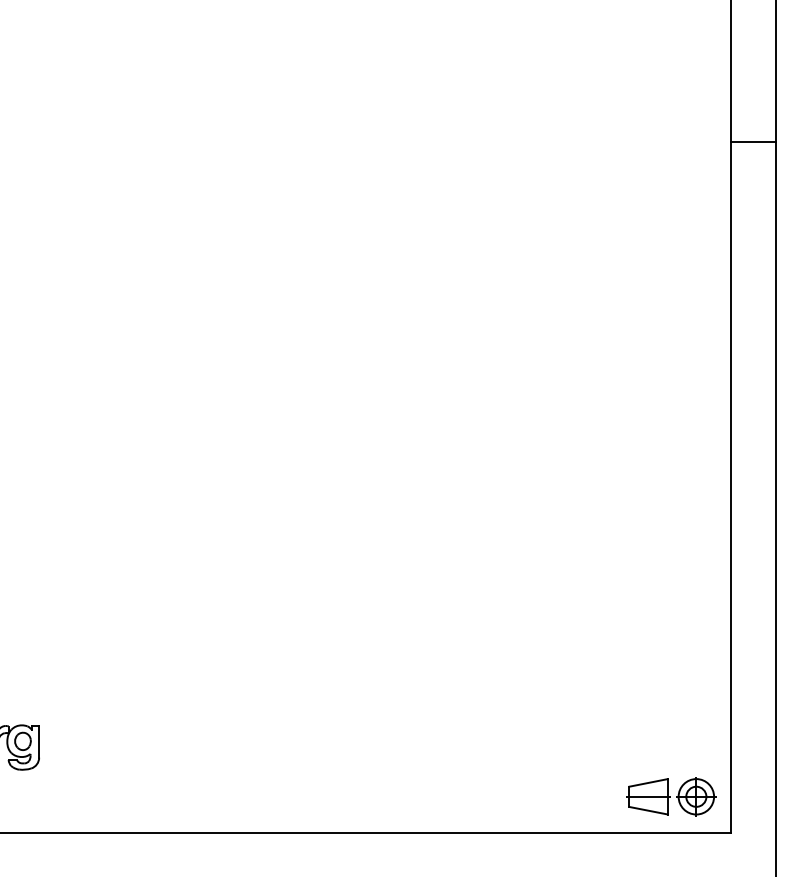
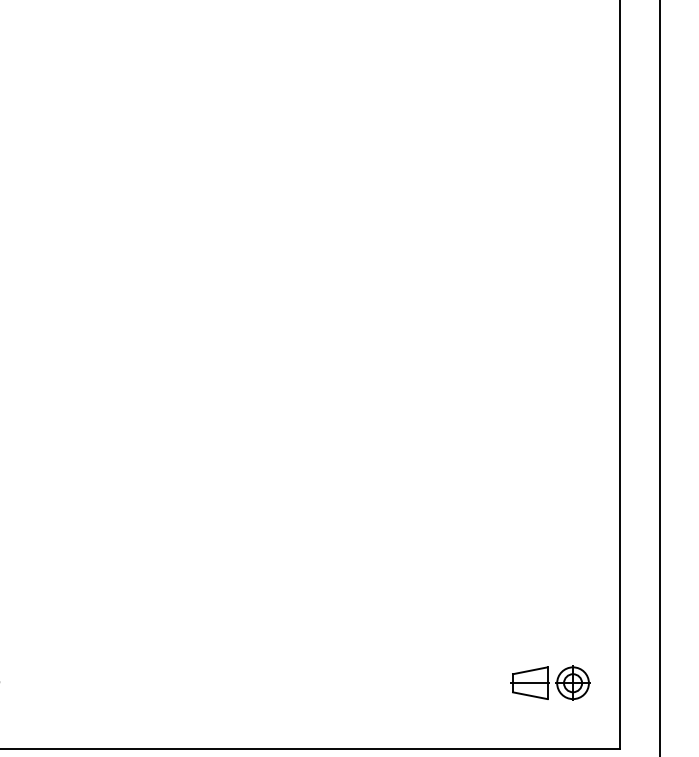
line: (753, 141) -> (639, 129), removed
part: (671, 796) -> (550, 682), moved

